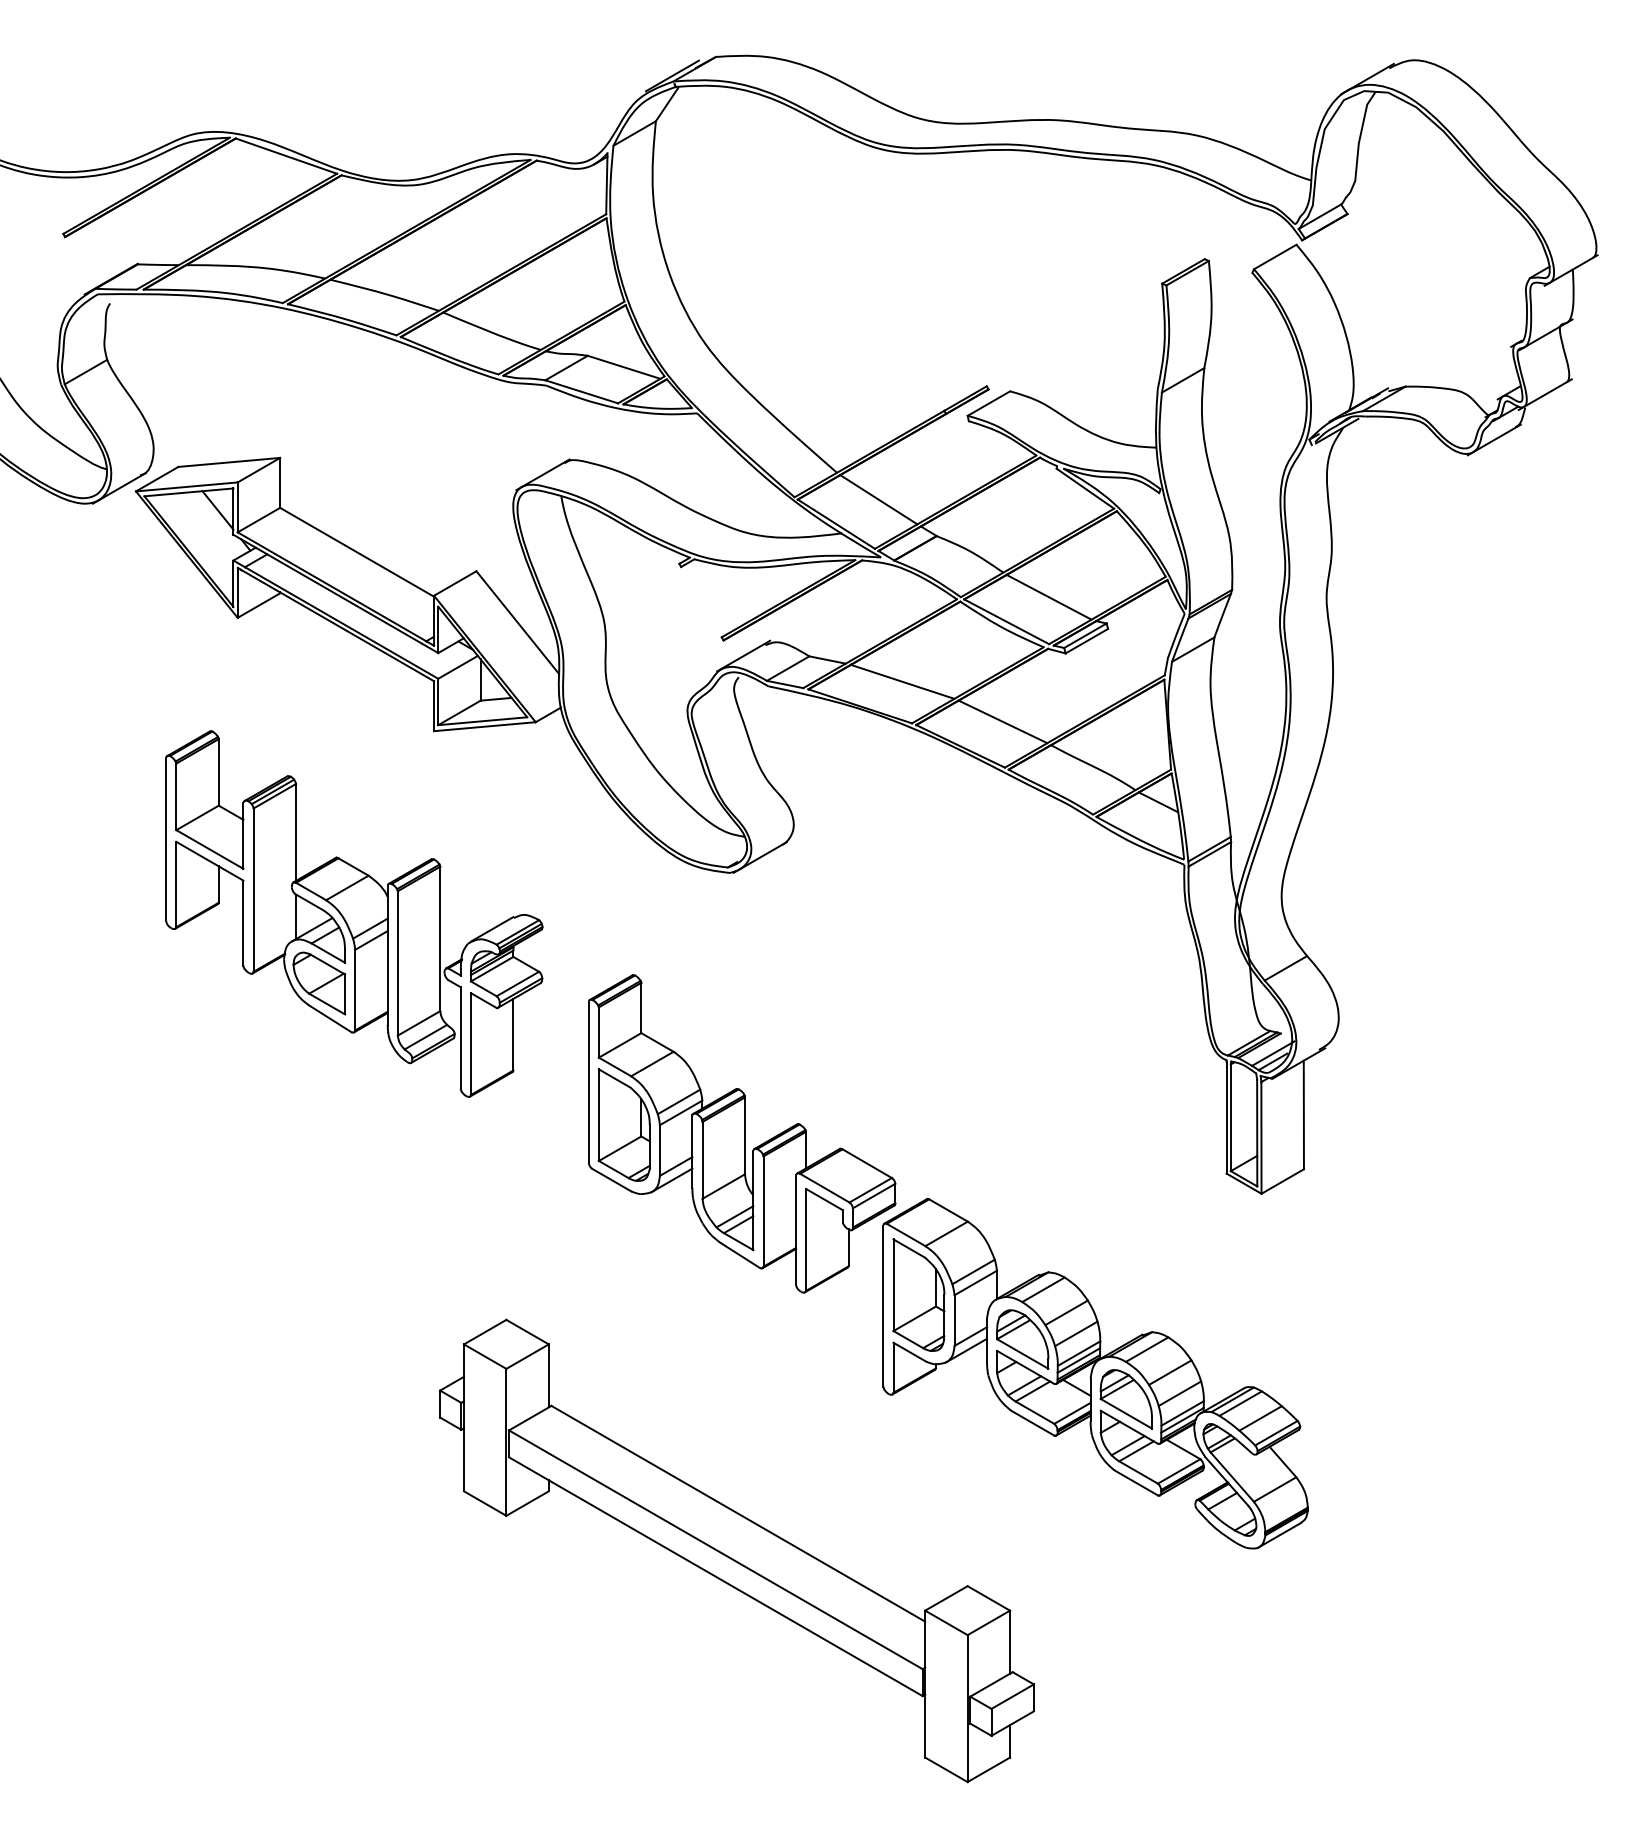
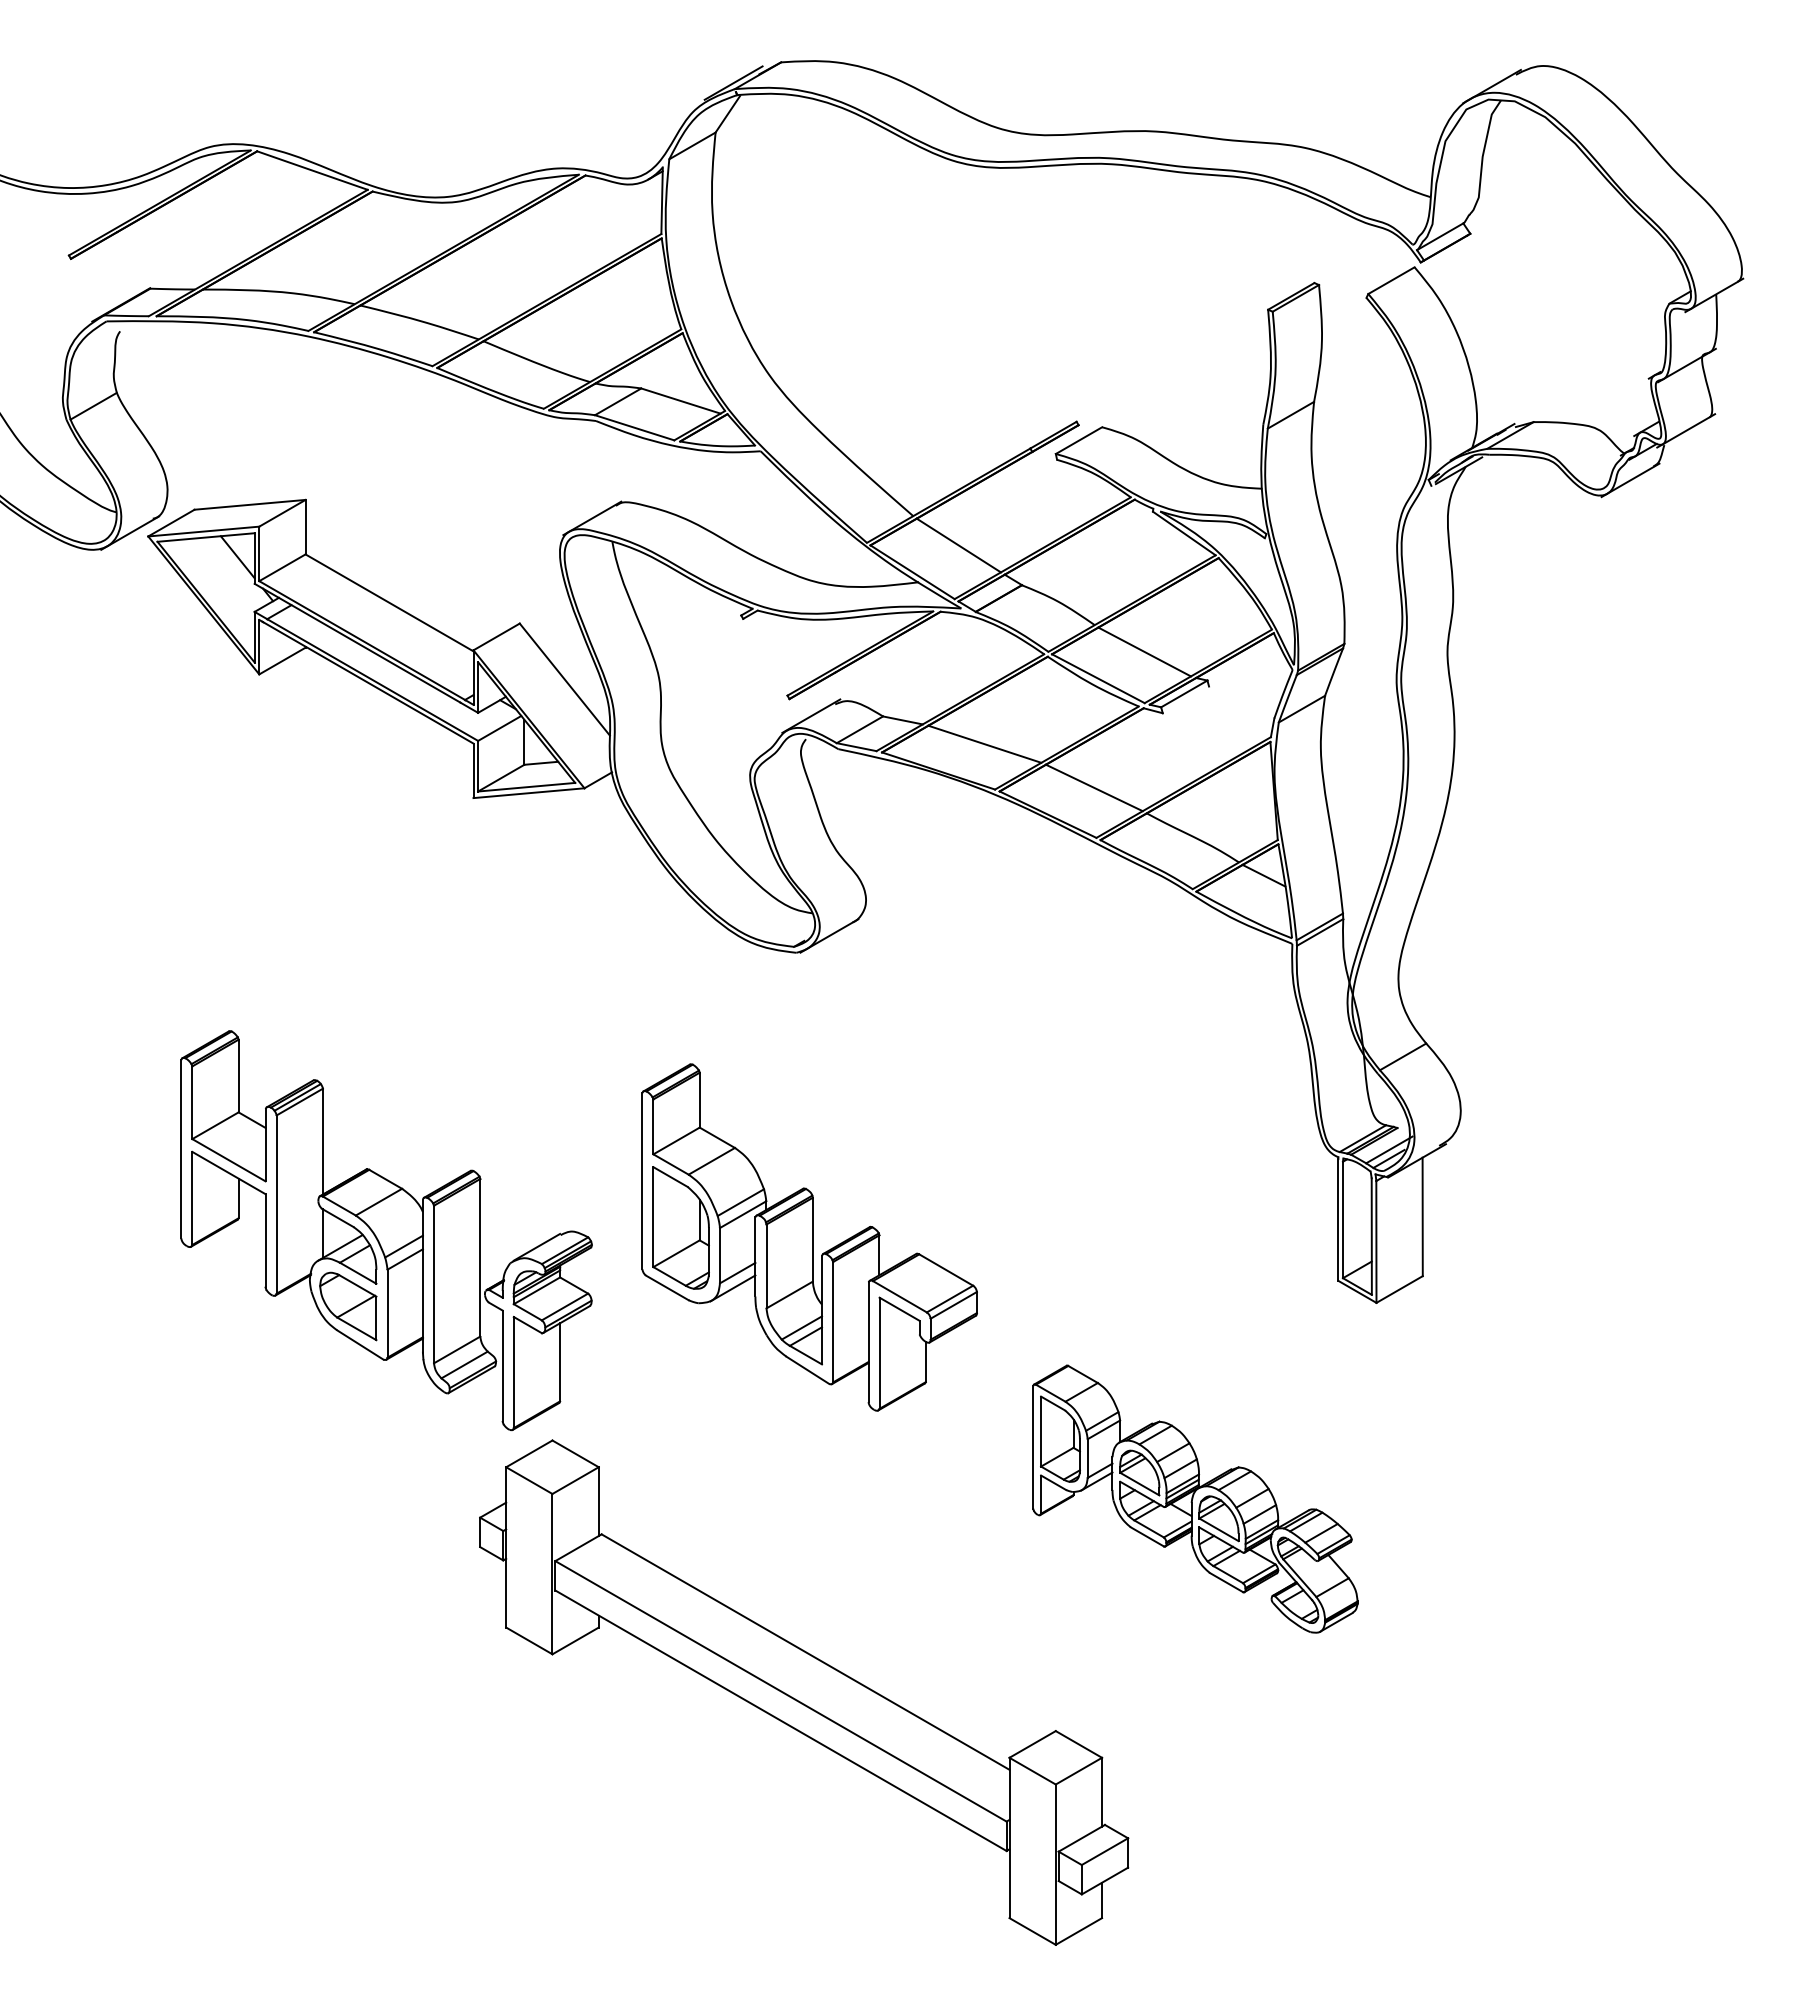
line: (1086, 640) -> (1185, 699), removed
part: (354, 913) -> (386, 1230), moved
part: (1095, 1373) -> (1195, 1498), size x0.7

